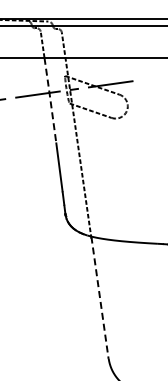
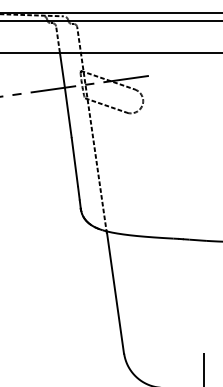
line: (50, 99) -> (65, 94), dashed -> solid
line: (100, 297) -> (115, 292), dashed -> solid

